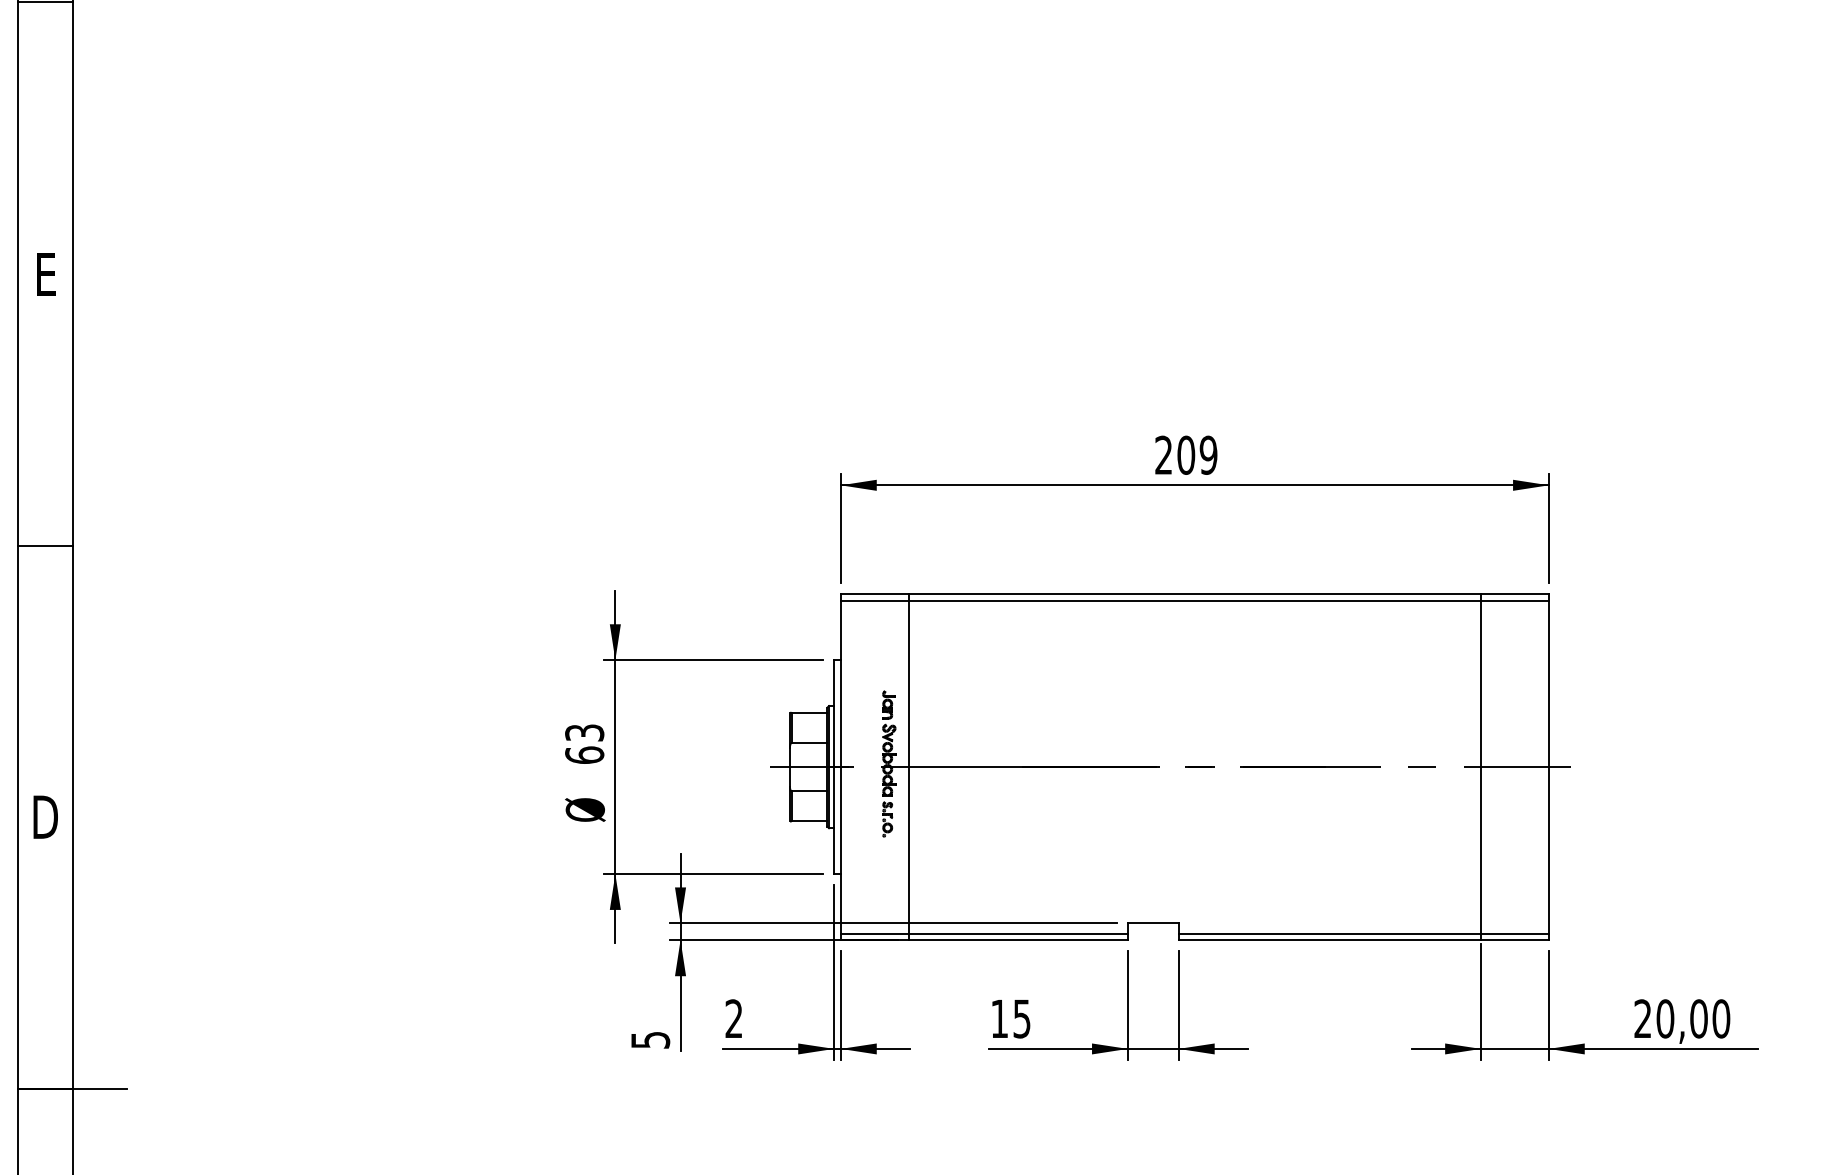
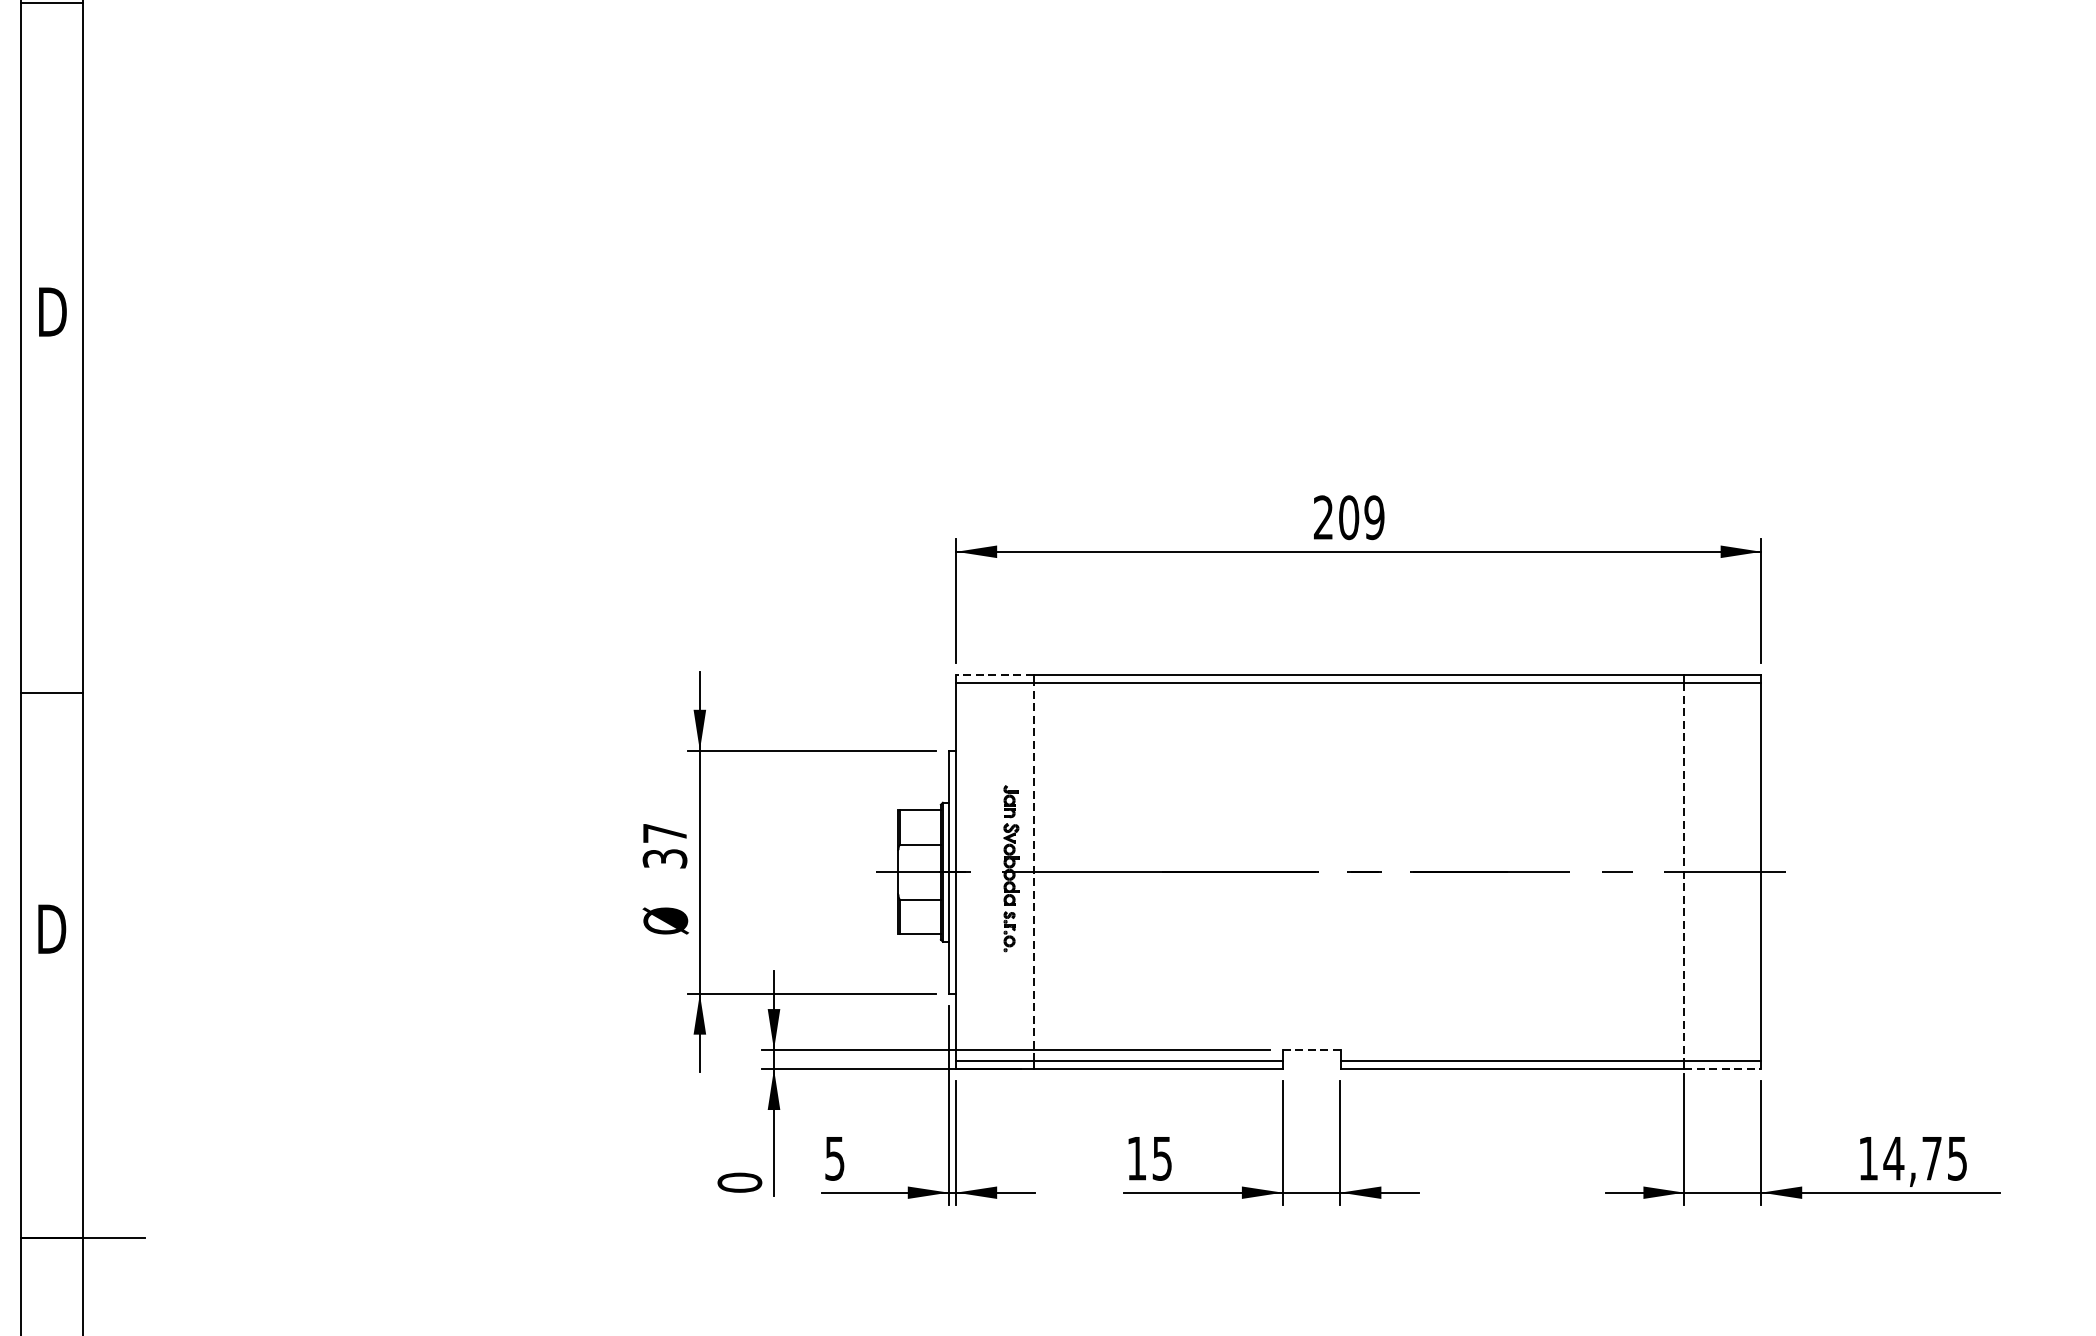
text: (46, 274) -> (53, 312), E -> D
line: (45, 545) -> (51, 693), moved
line: (874, 593) -> (994, 674), solid -> dashed
text: (584, 743) -> (664, 845), 63 -> 37
line: (908, 766) -> (1033, 871), solid -> dashed
line: (1480, 767) -> (1683, 872), solid -> dashed
line: (1152, 923) -> (1310, 1050), solid -> dashed
line: (1514, 940) -> (1722, 1069), solid -> dashed
text: (733, 1018) -> (834, 1158), 2 -> 5
text: (1682, 1018) -> (1913, 1158), 20,00 -> 14,75
text: (650, 1039) -> (739, 1181), 5 -> 0

